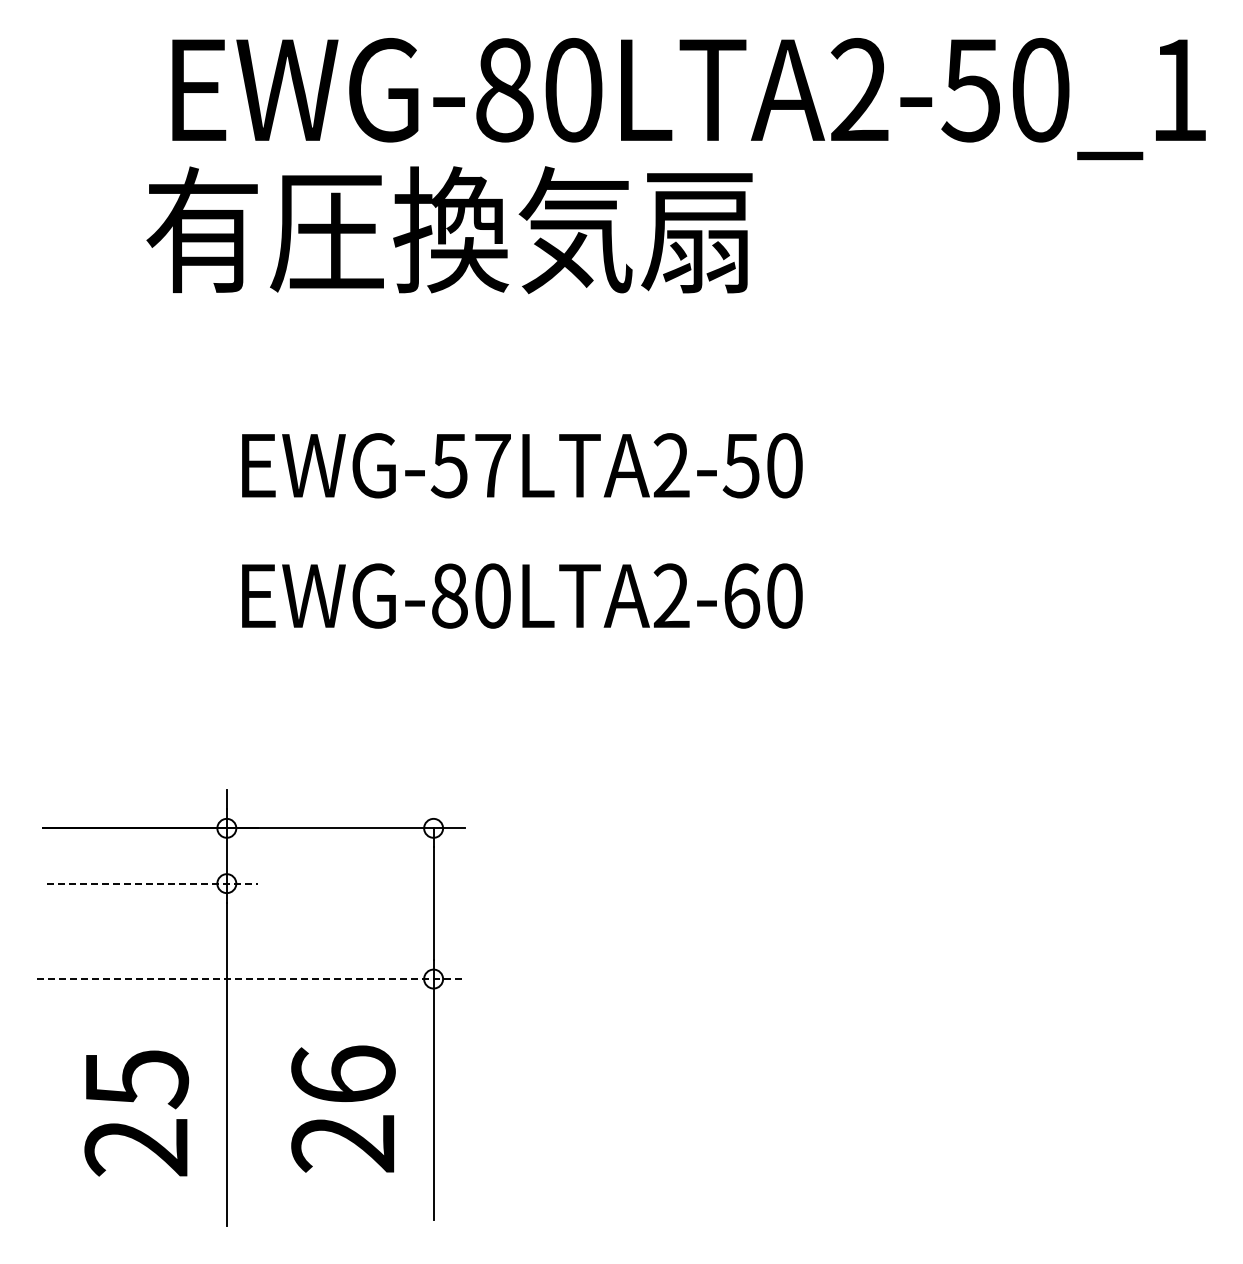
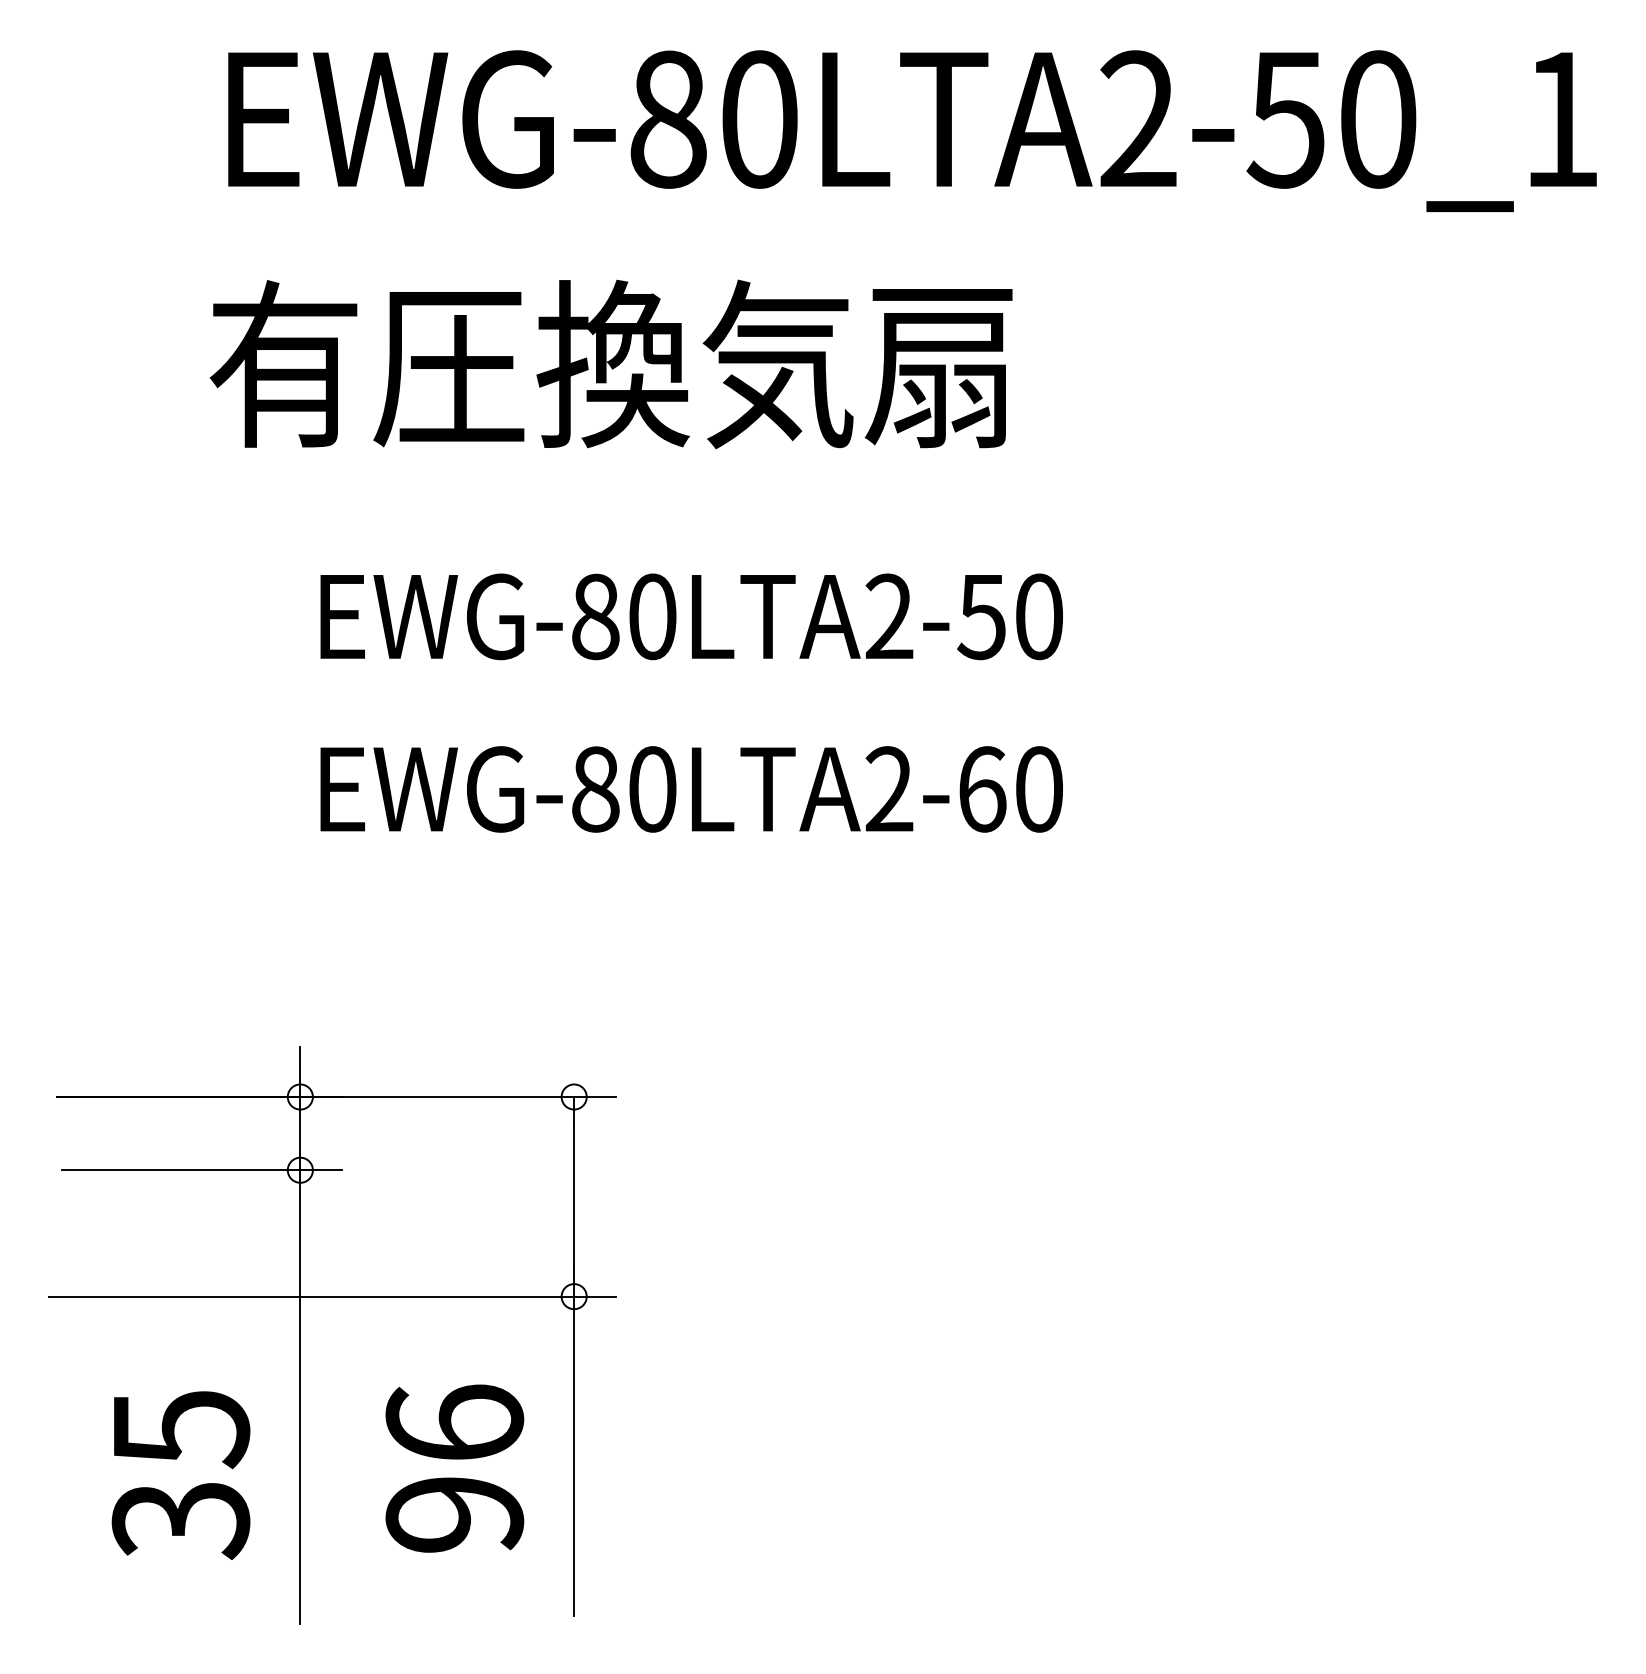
text: (449, 230) -> (611, 364), moved
text: (470, 465) -> (623, 616), EWG-57LTA2-50 -> EWG-80LTA2-50
line: (152, 883) -> (201, 1170), dashed -> solid
line: (251, 979) -> (333, 1297), dashed -> solid
text: (343, 1143) -> (454, 1514), 26 -> 96
text: (136, 1148) -> (180, 1521), 25 -> 35

